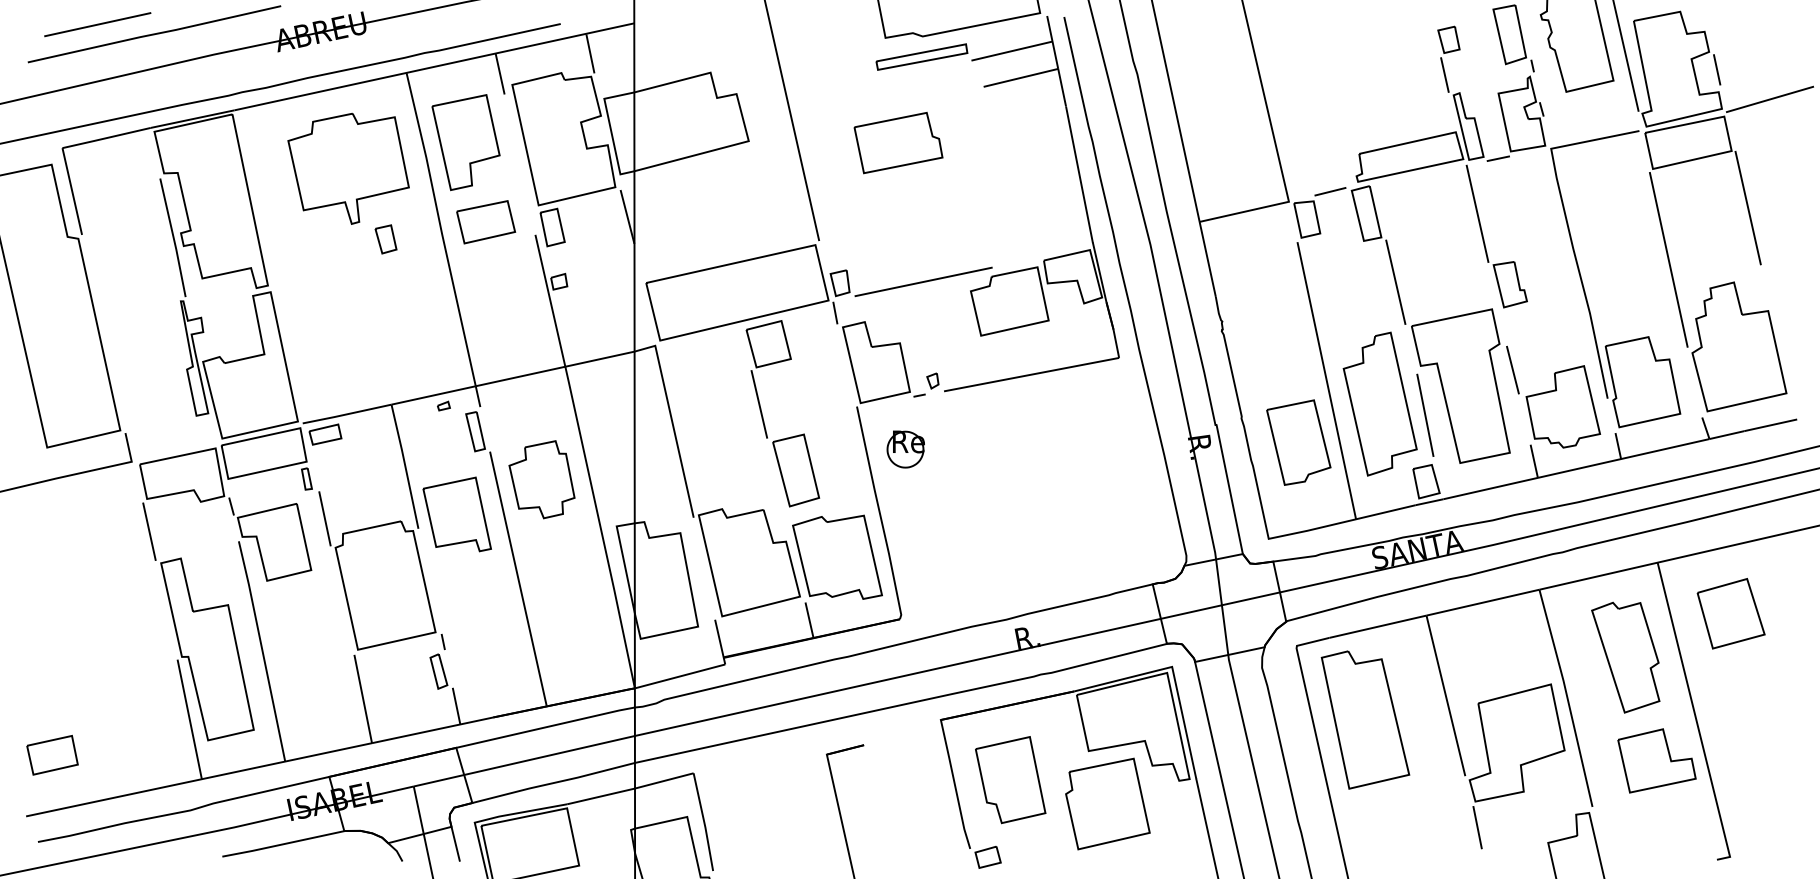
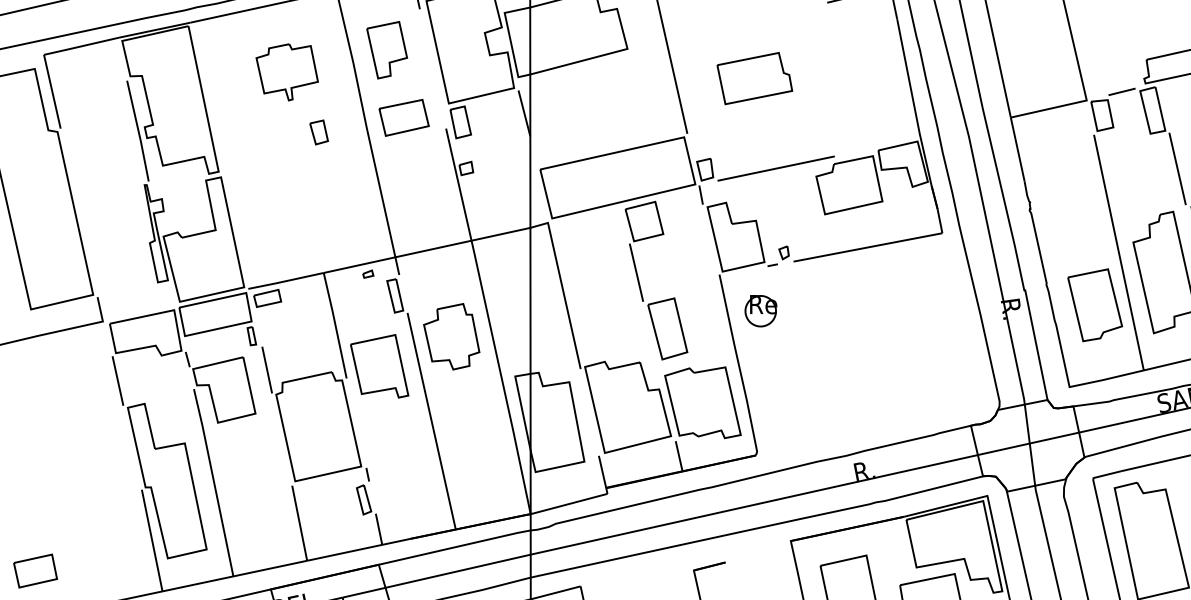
part: (465, 142) -> (386, 50), size x0.7
part: (898, 142) -> (754, 78), moved
part: (348, 168) -> (287, 72), size x0.6

